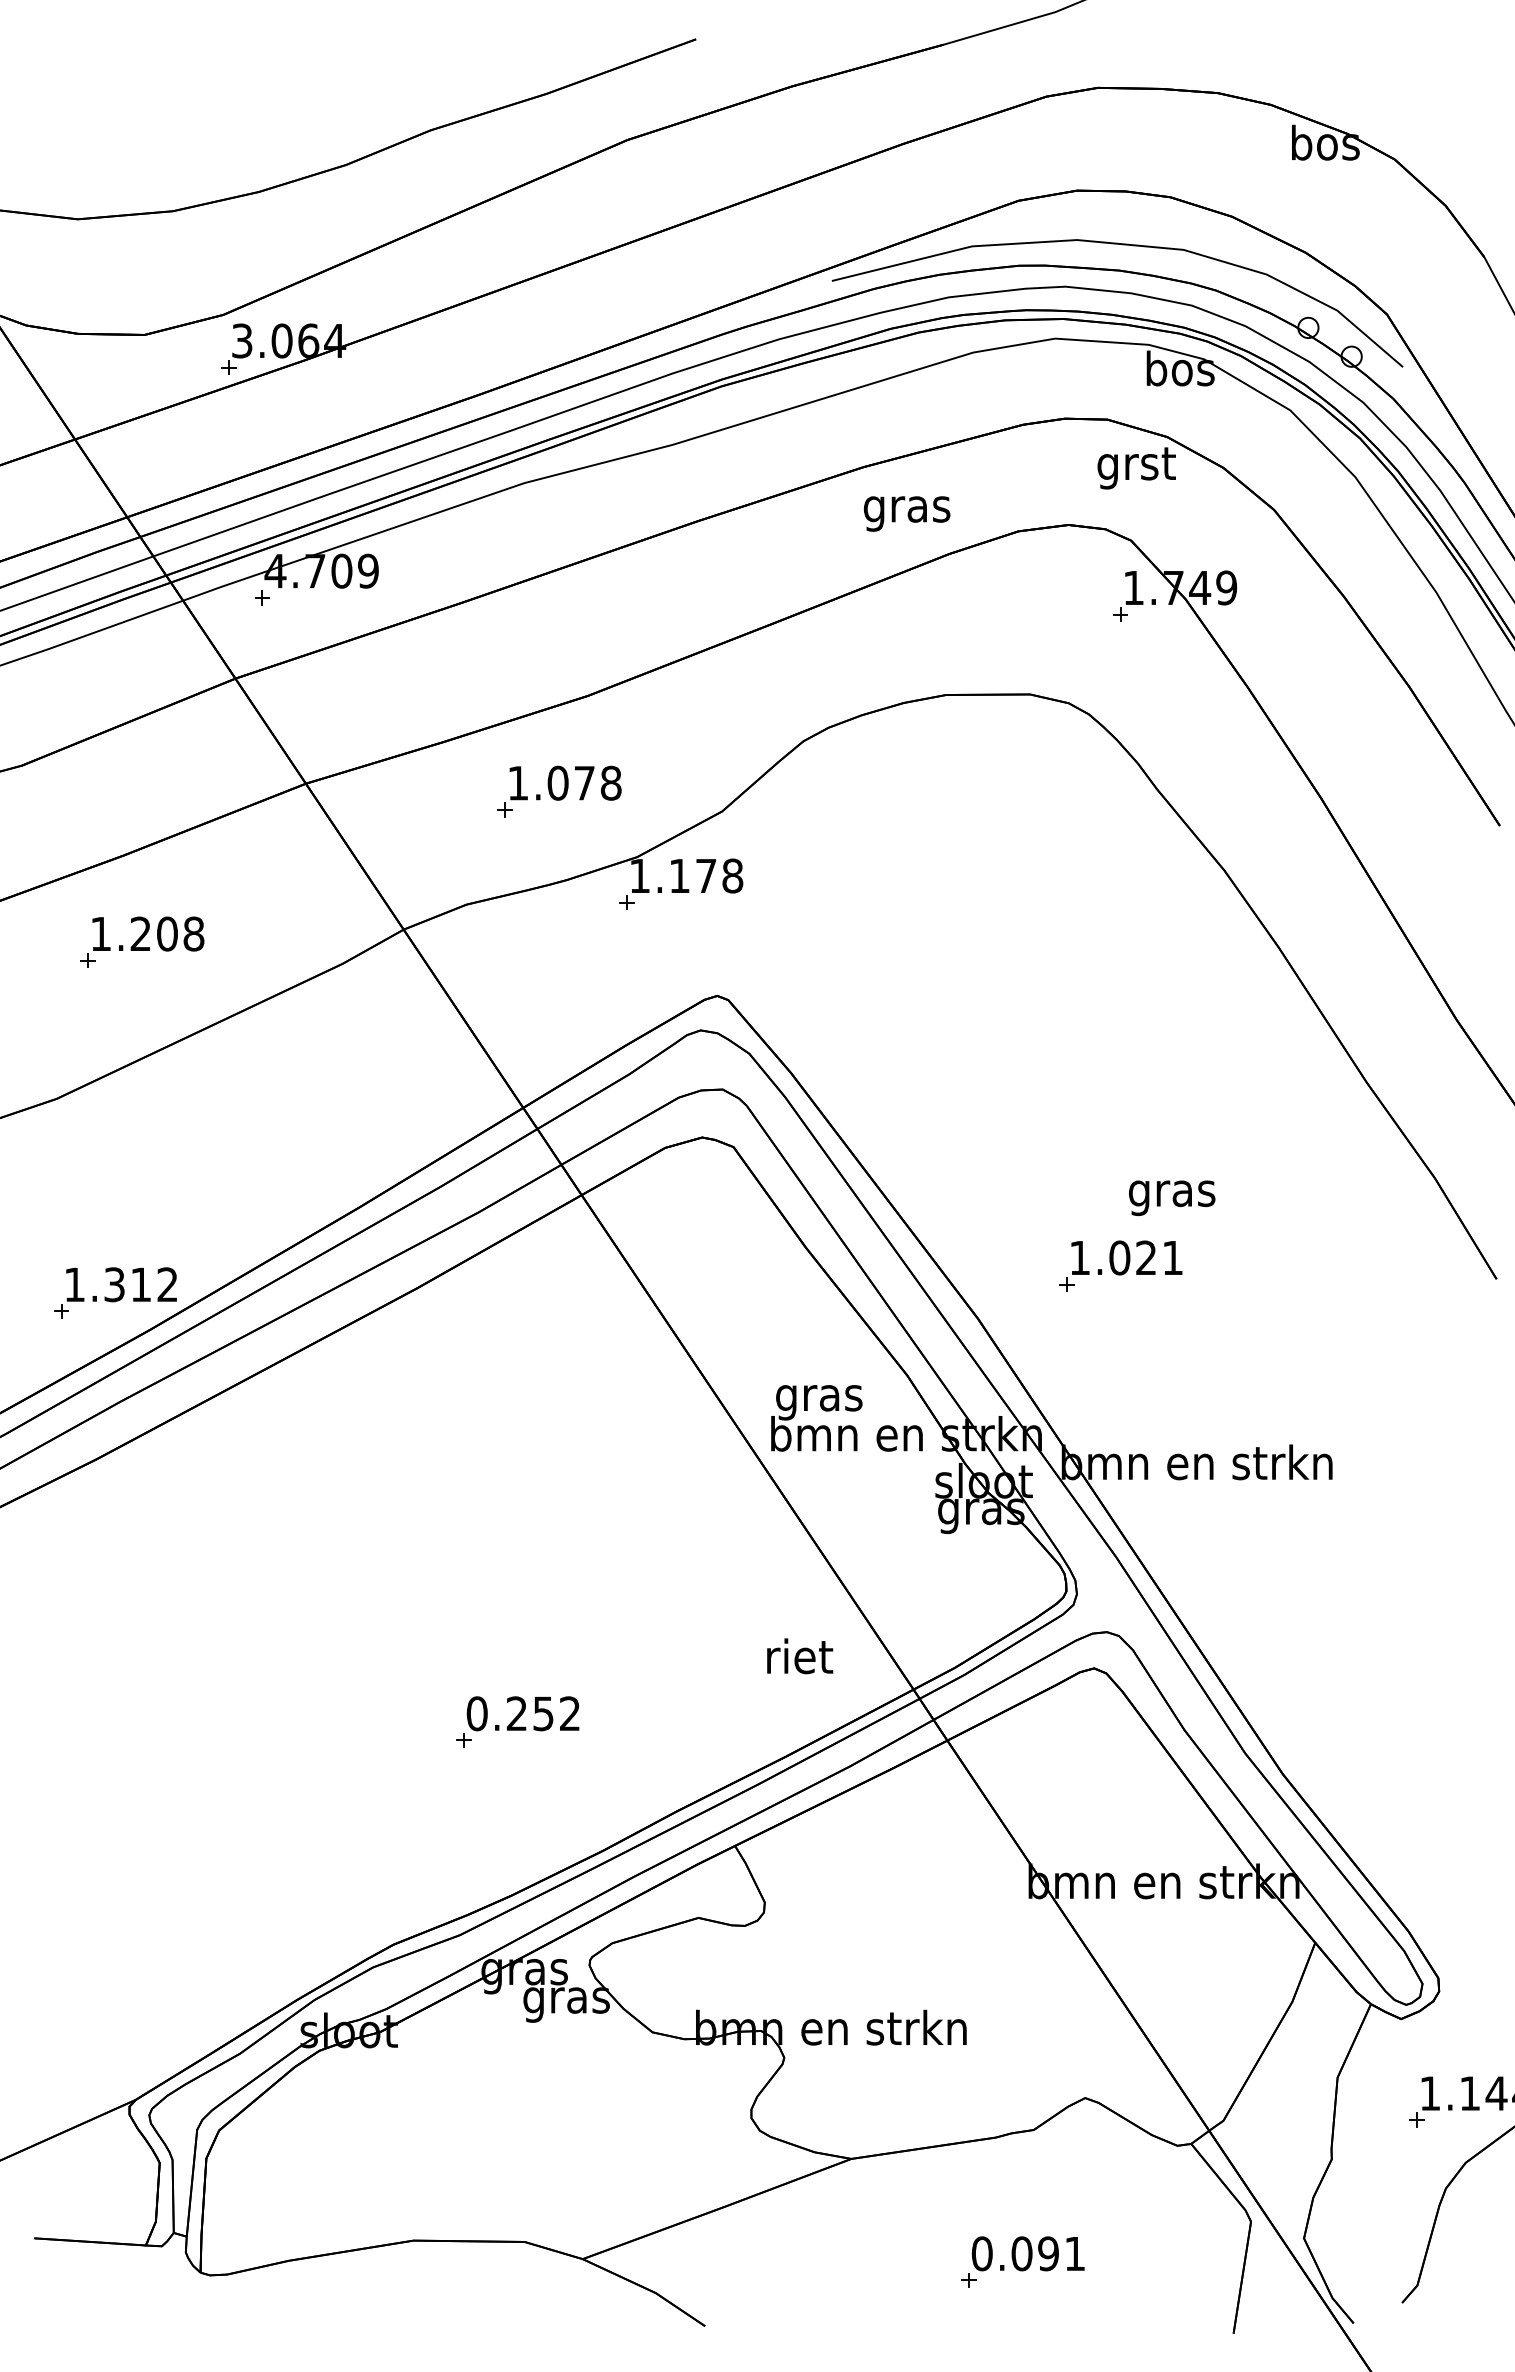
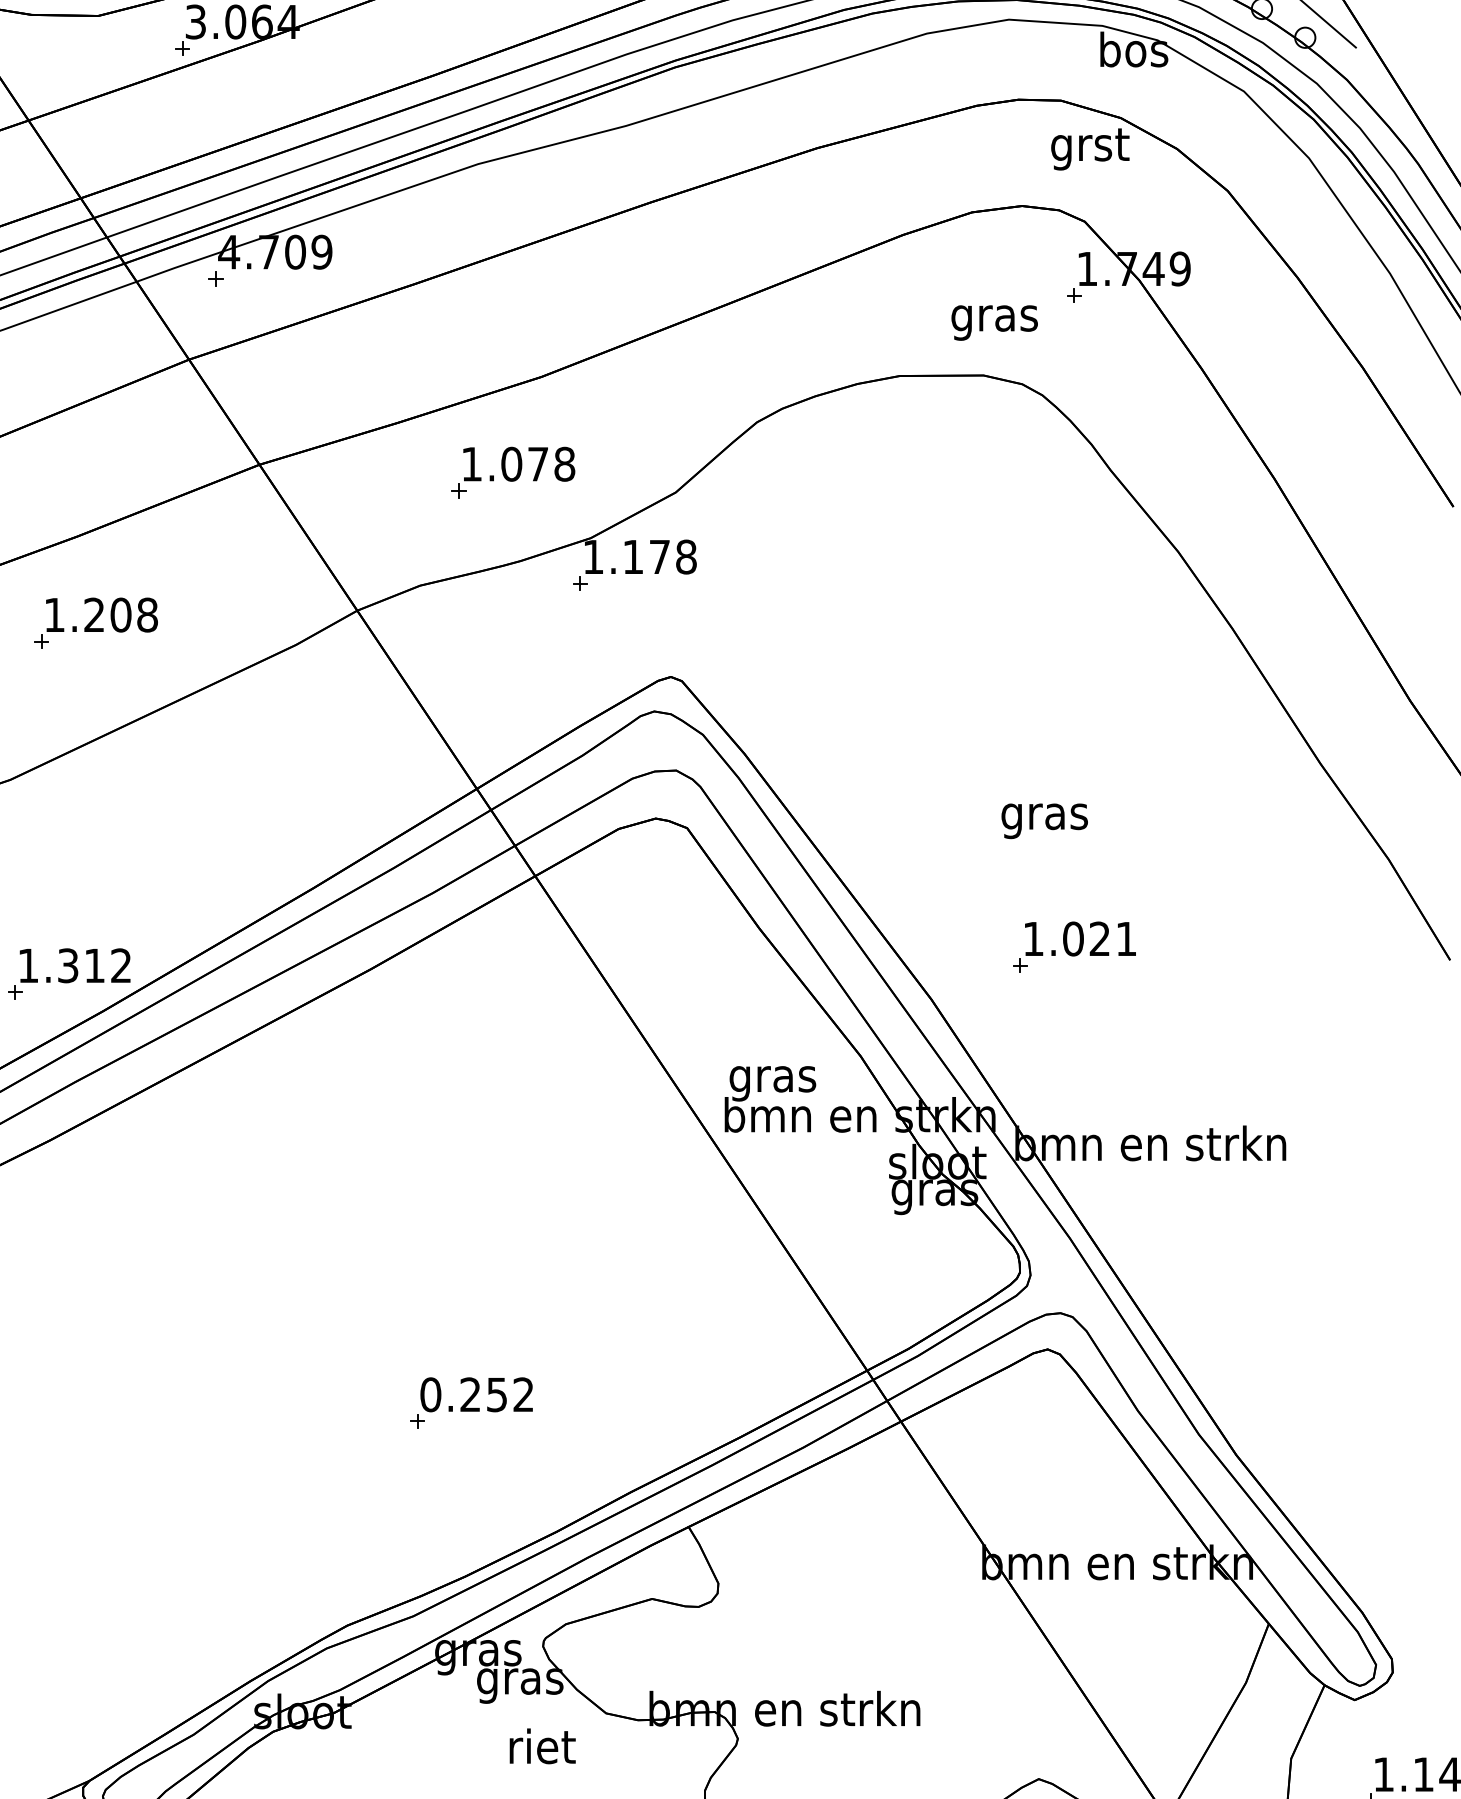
text: (906, 513) -> (994, 322), moved
text: (1172, 1198) -> (1045, 821), moved
text: (800, 1656) -> (543, 1746), moved

